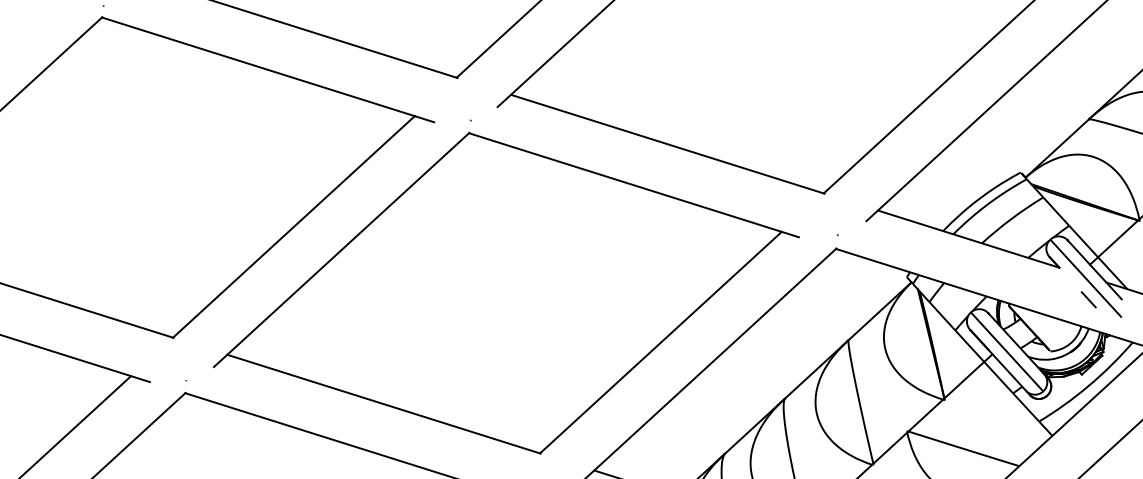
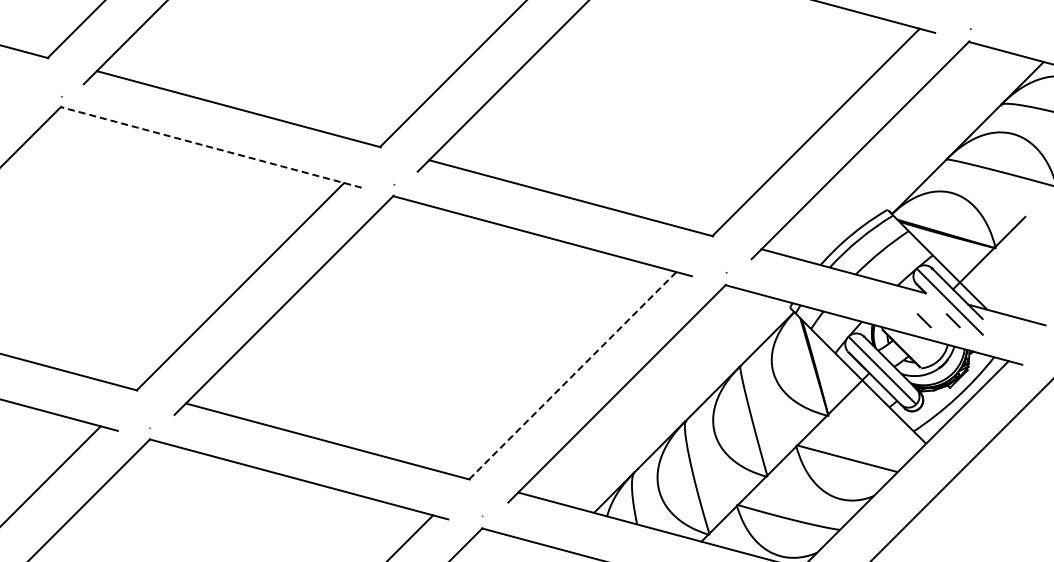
line: (268, 69) -> (211, 147), solid -> dashed
line: (1055, 298) -> (923, 320), added
line: (660, 342) -> (572, 375), solid -> dashed

